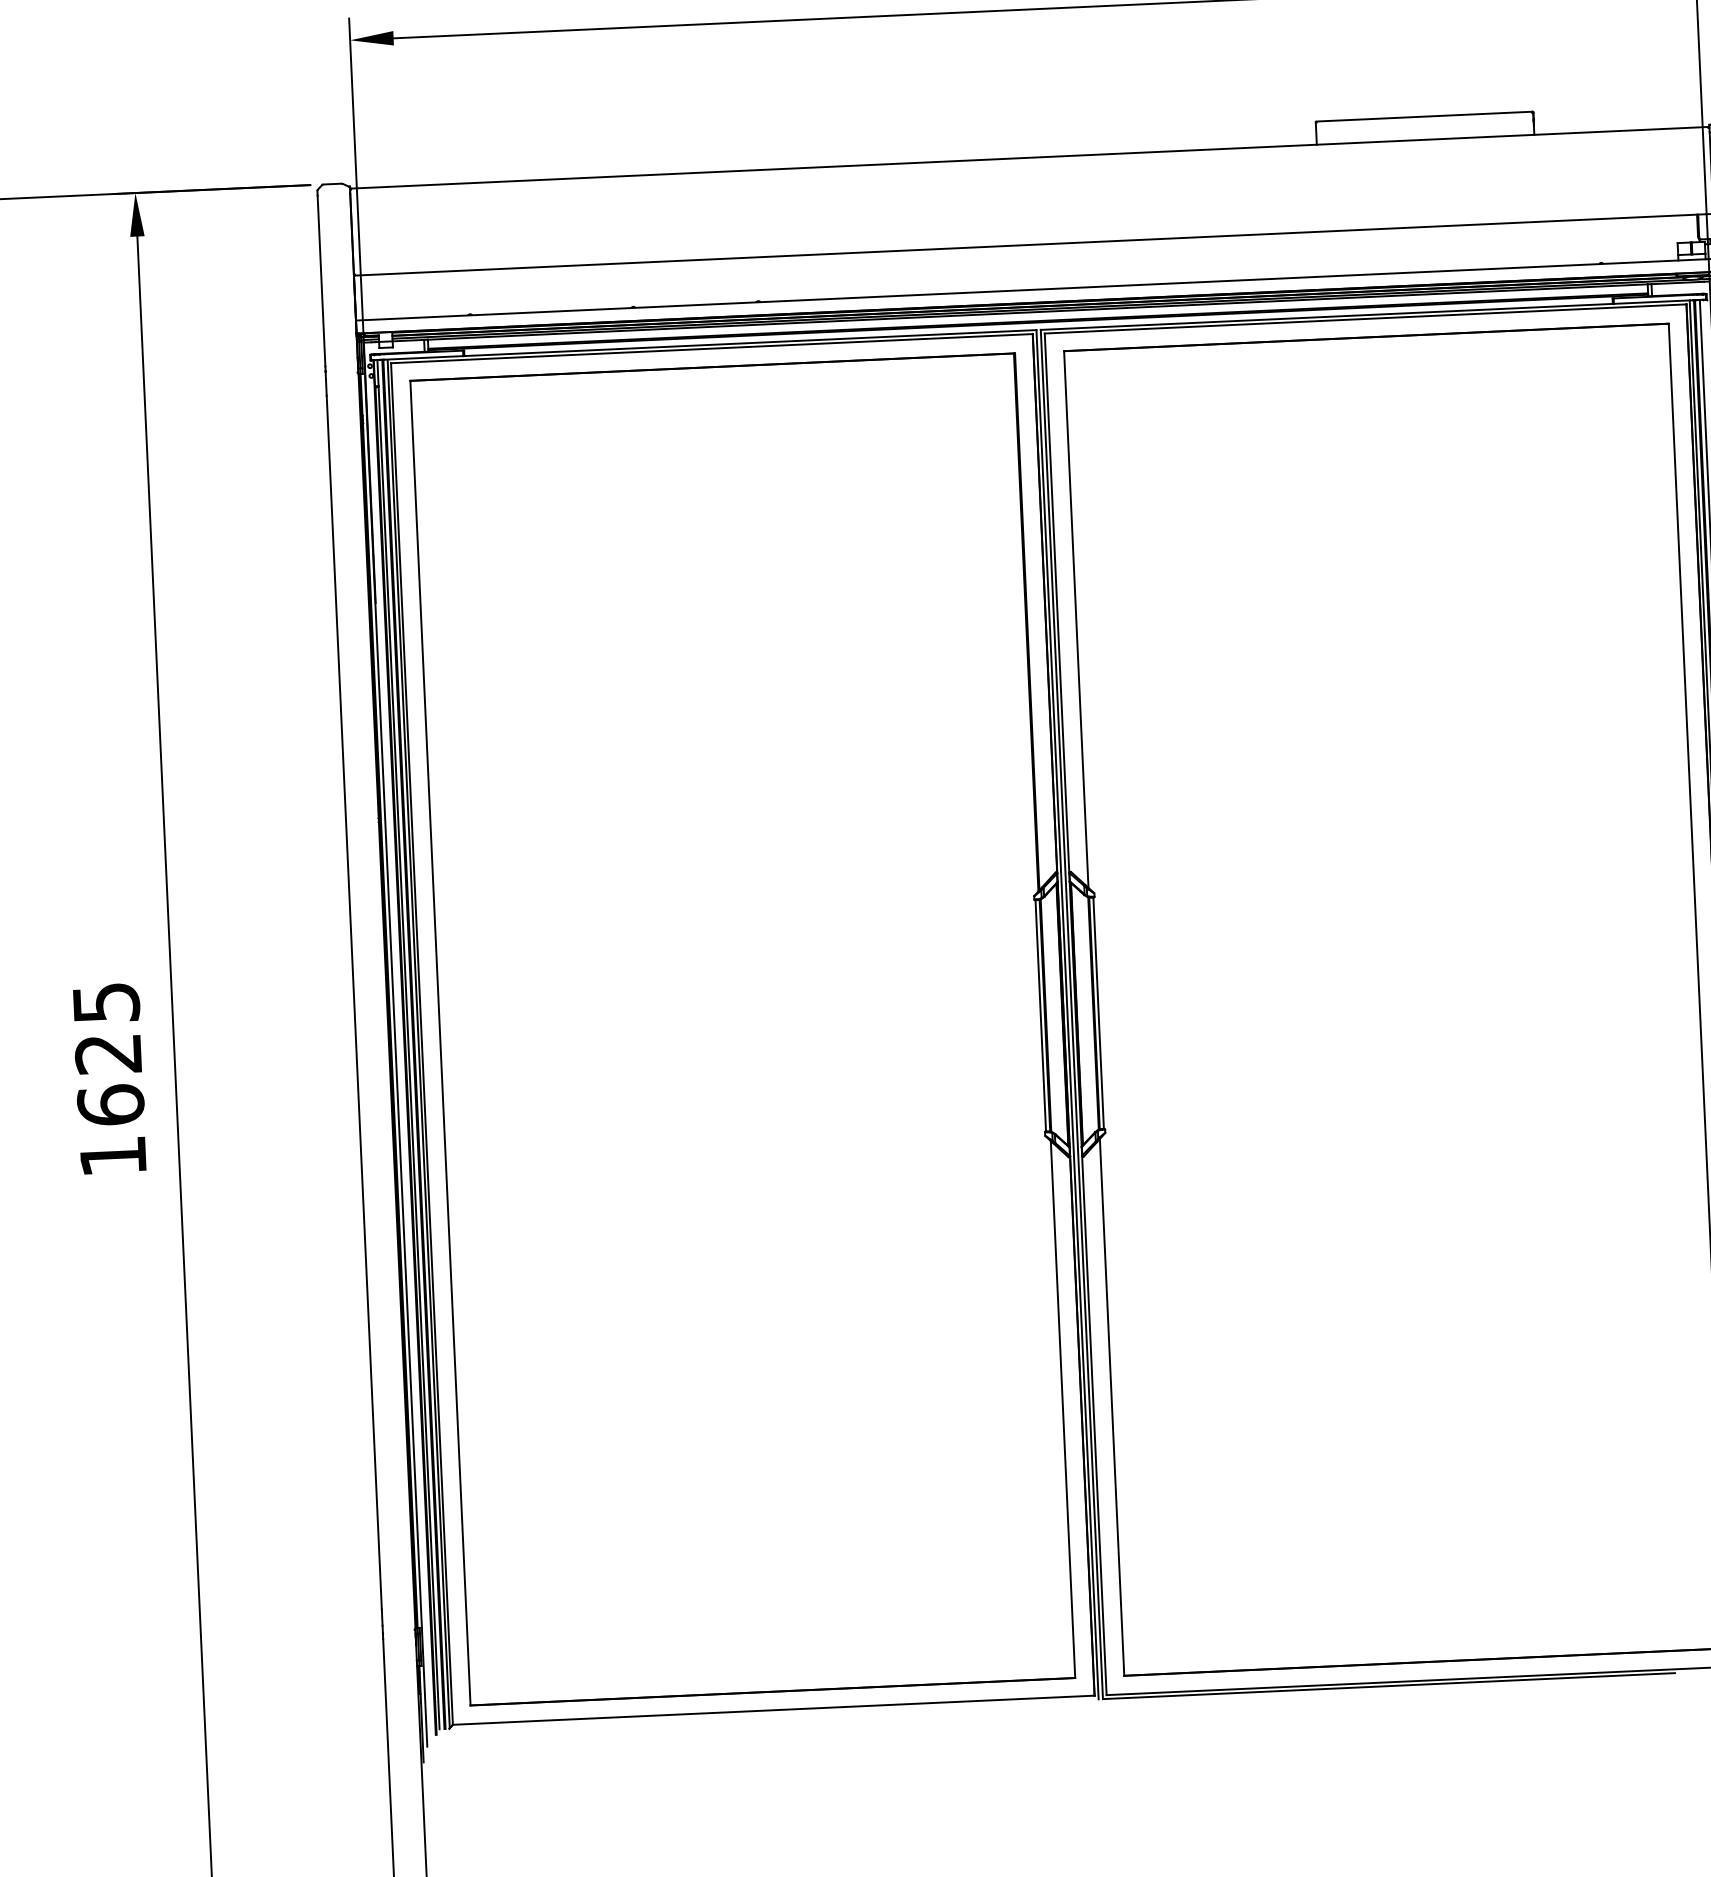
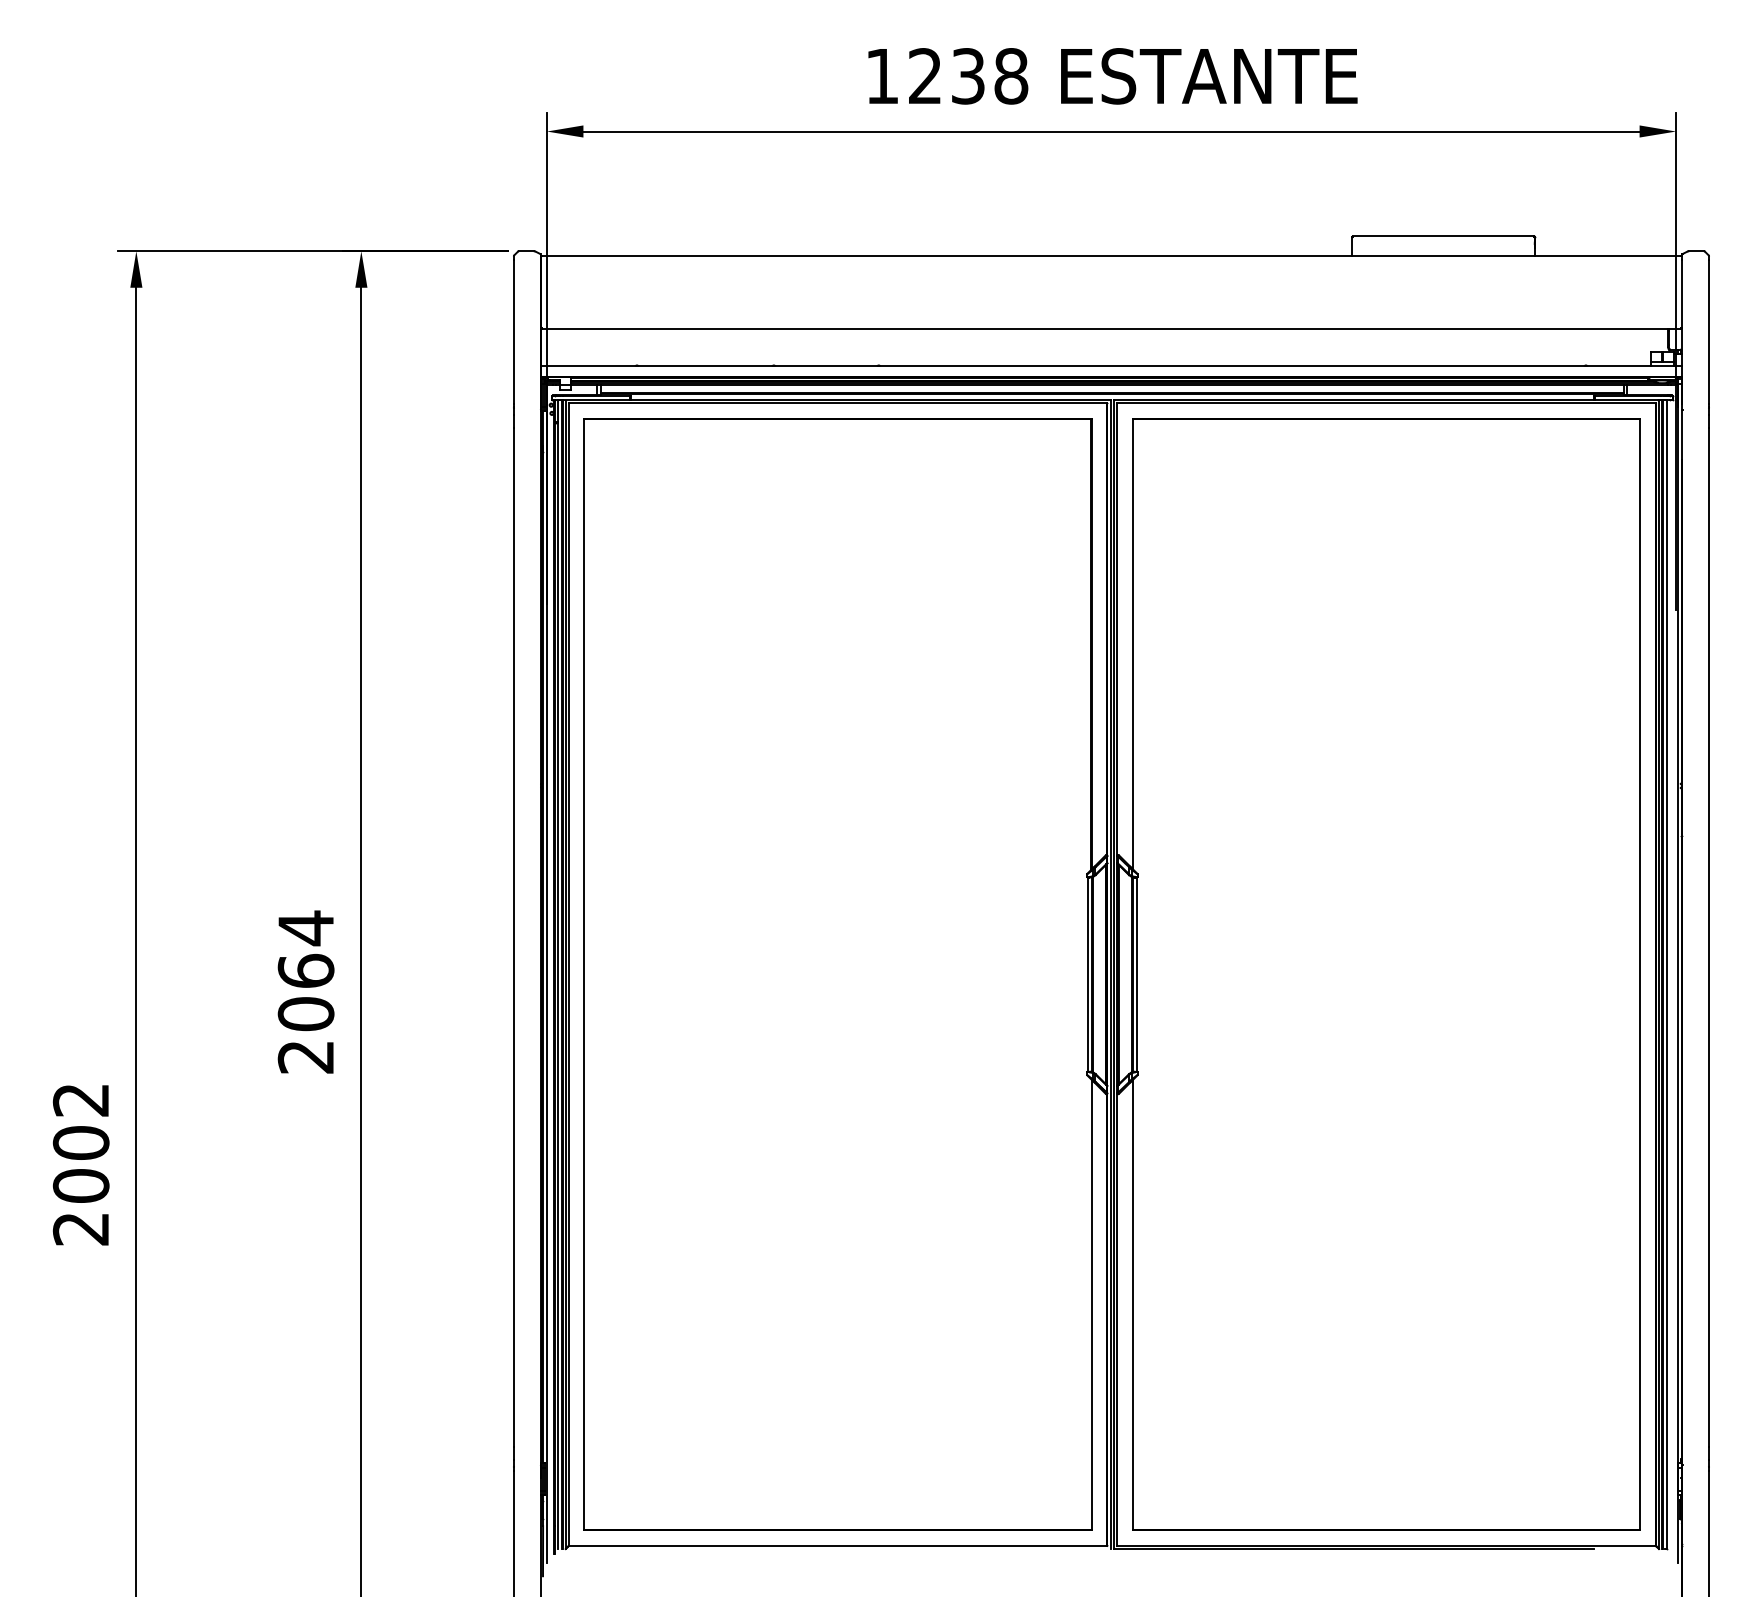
text: (108, 1078) -> (305, 991), 1625 -> 2064

